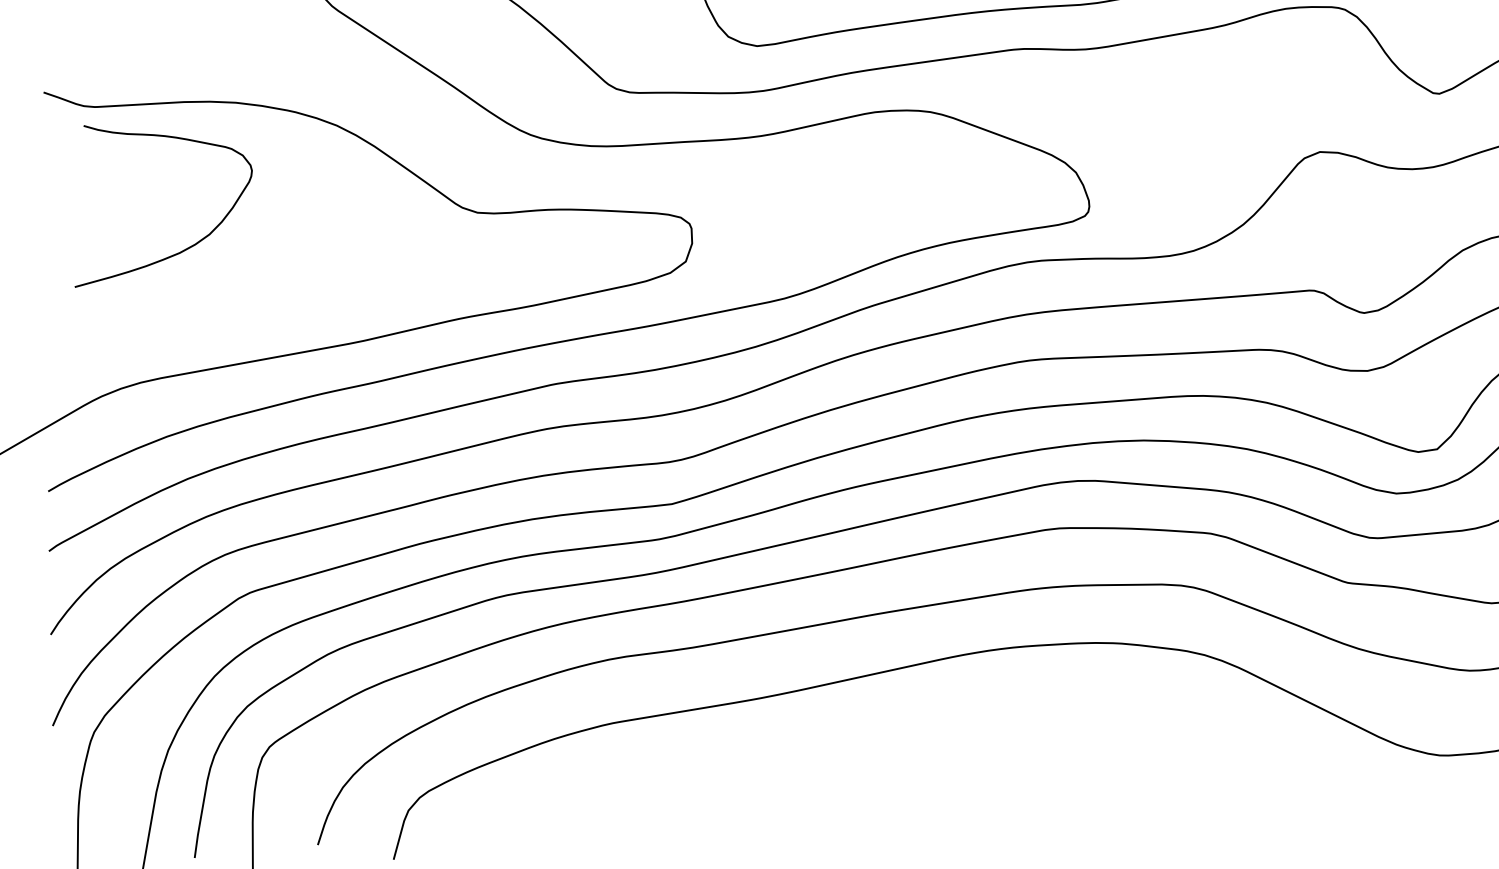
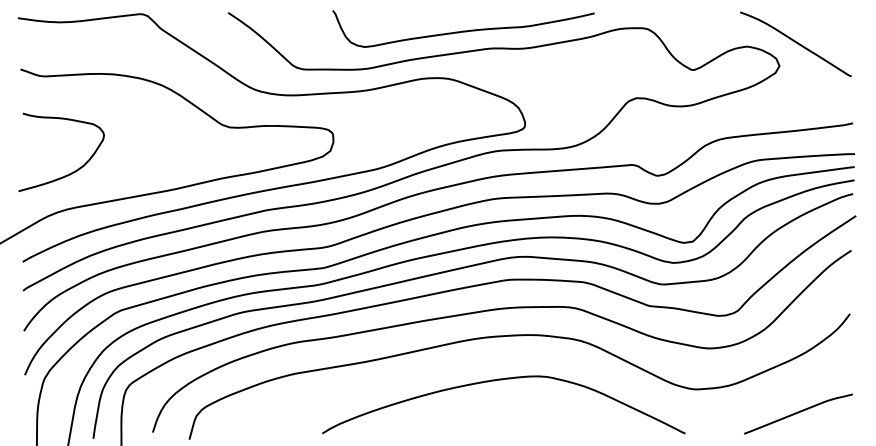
curve: (190, 243) -> (74, 170), moved
curve: (1042, 737) -> (502, 380), added

